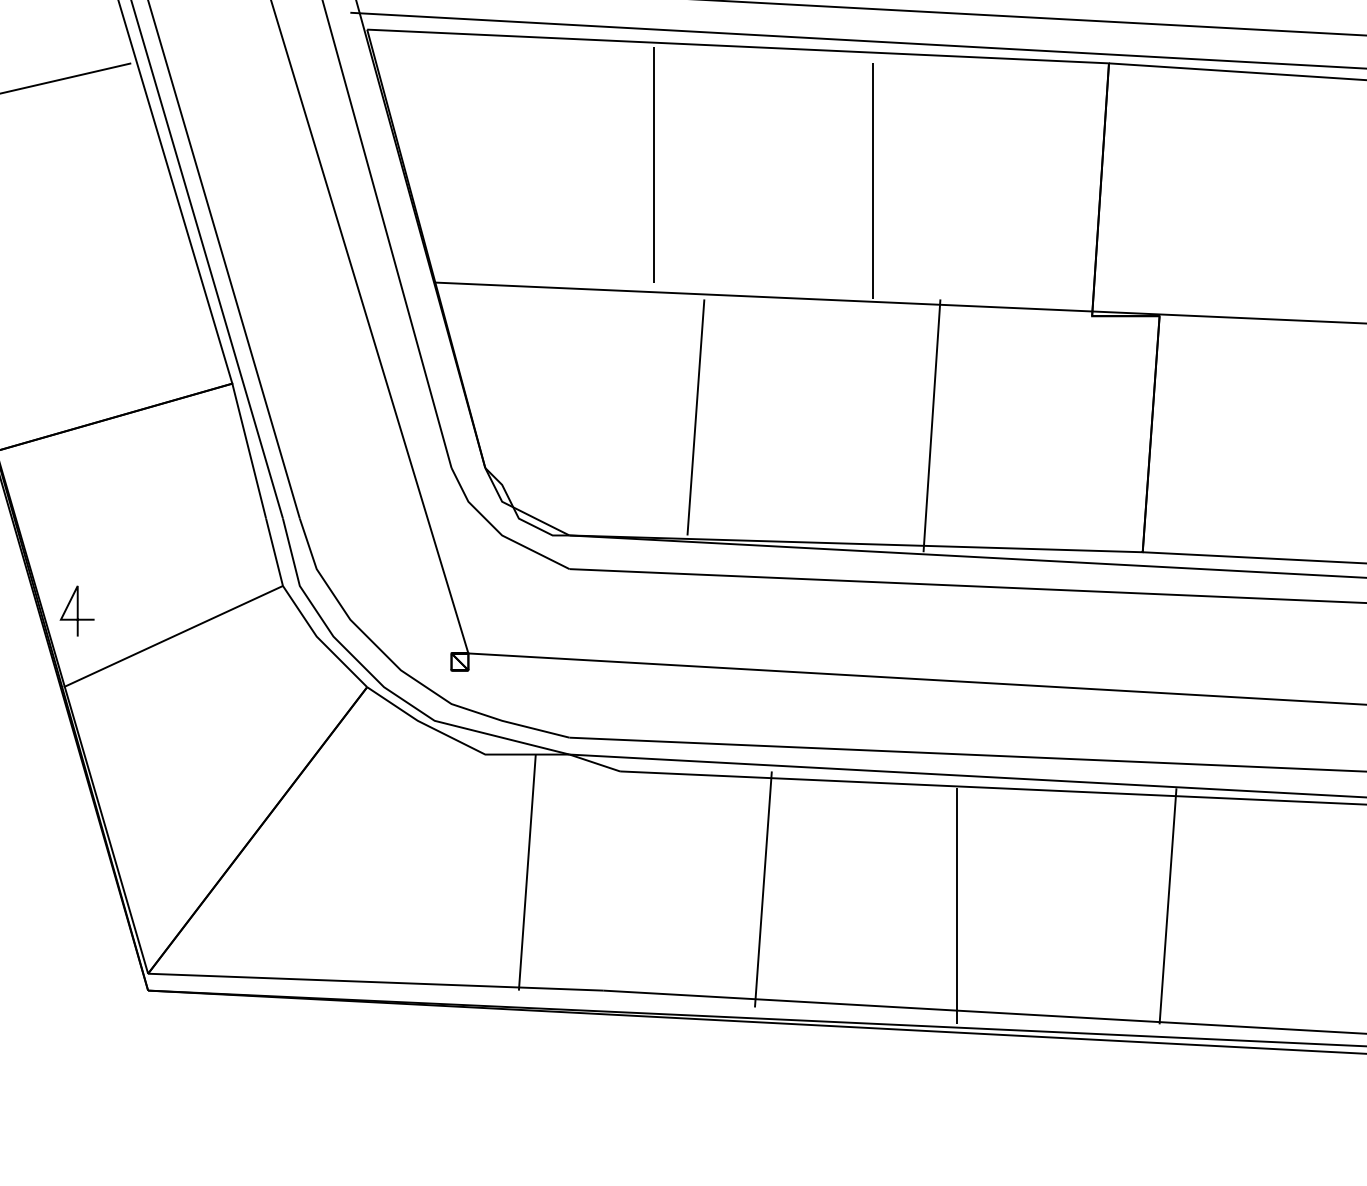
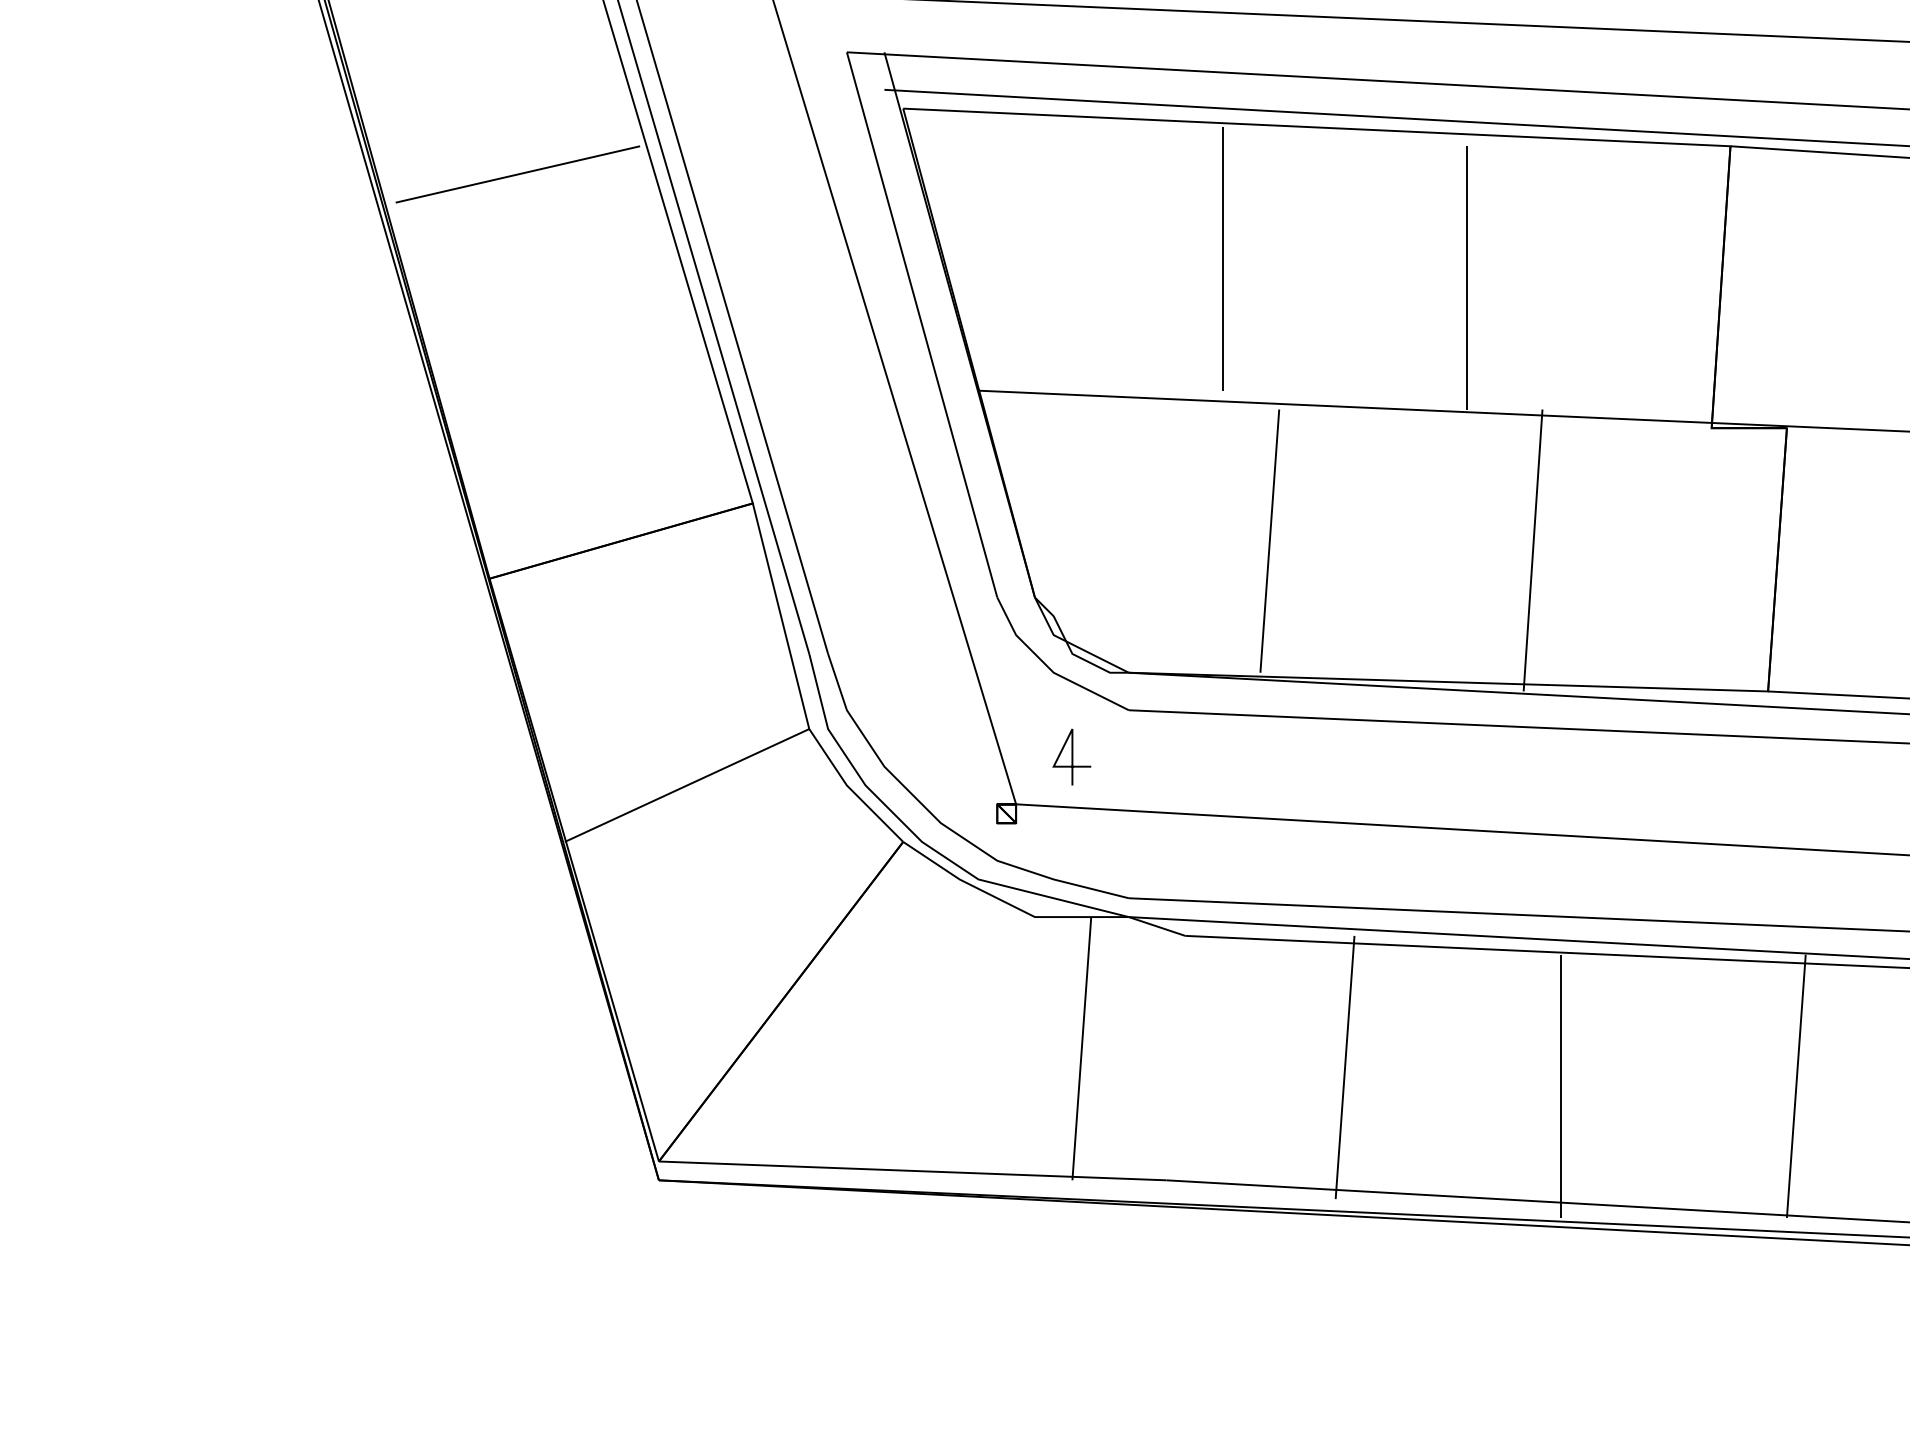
curve: (76, 610) -> (1071, 756), moved

